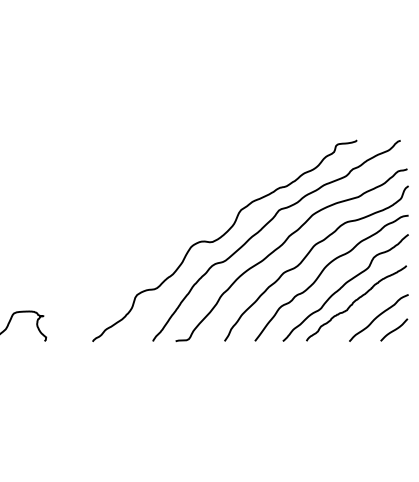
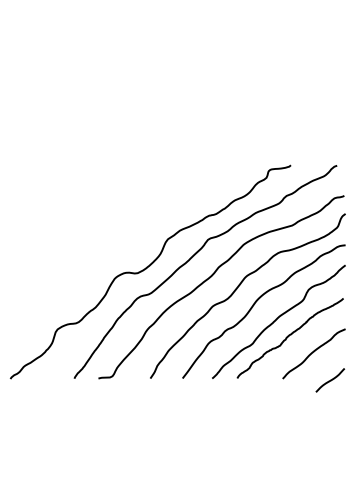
curve: (394, 329) -> (330, 379), moved

